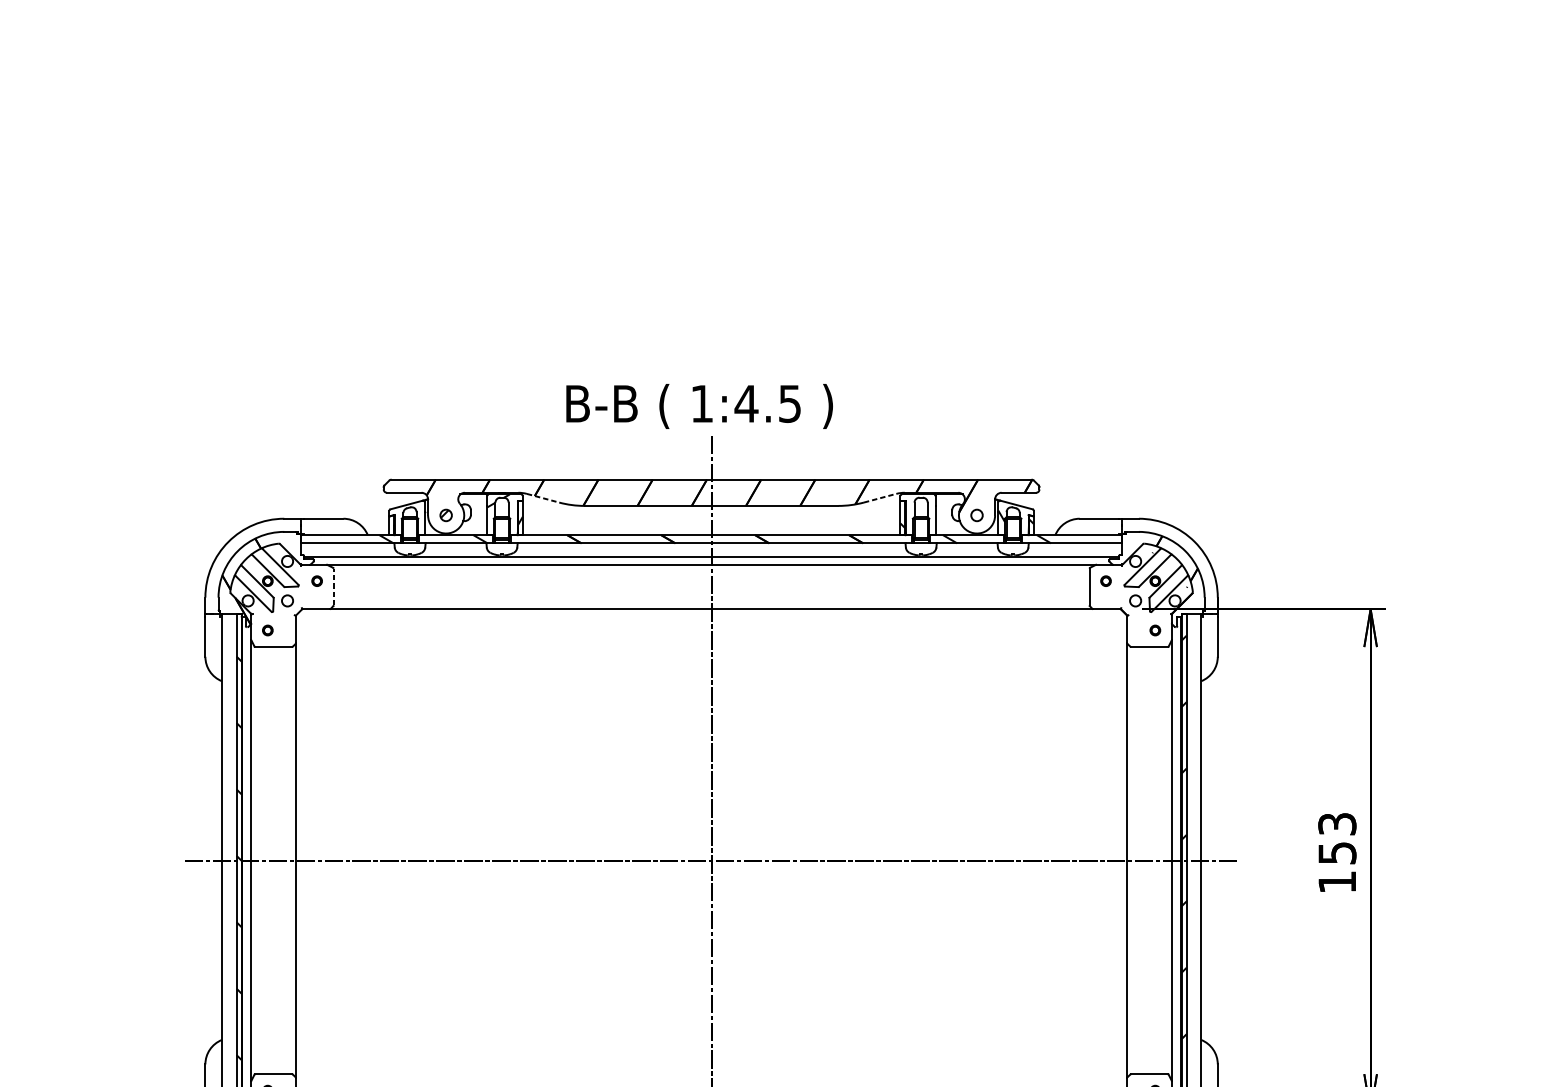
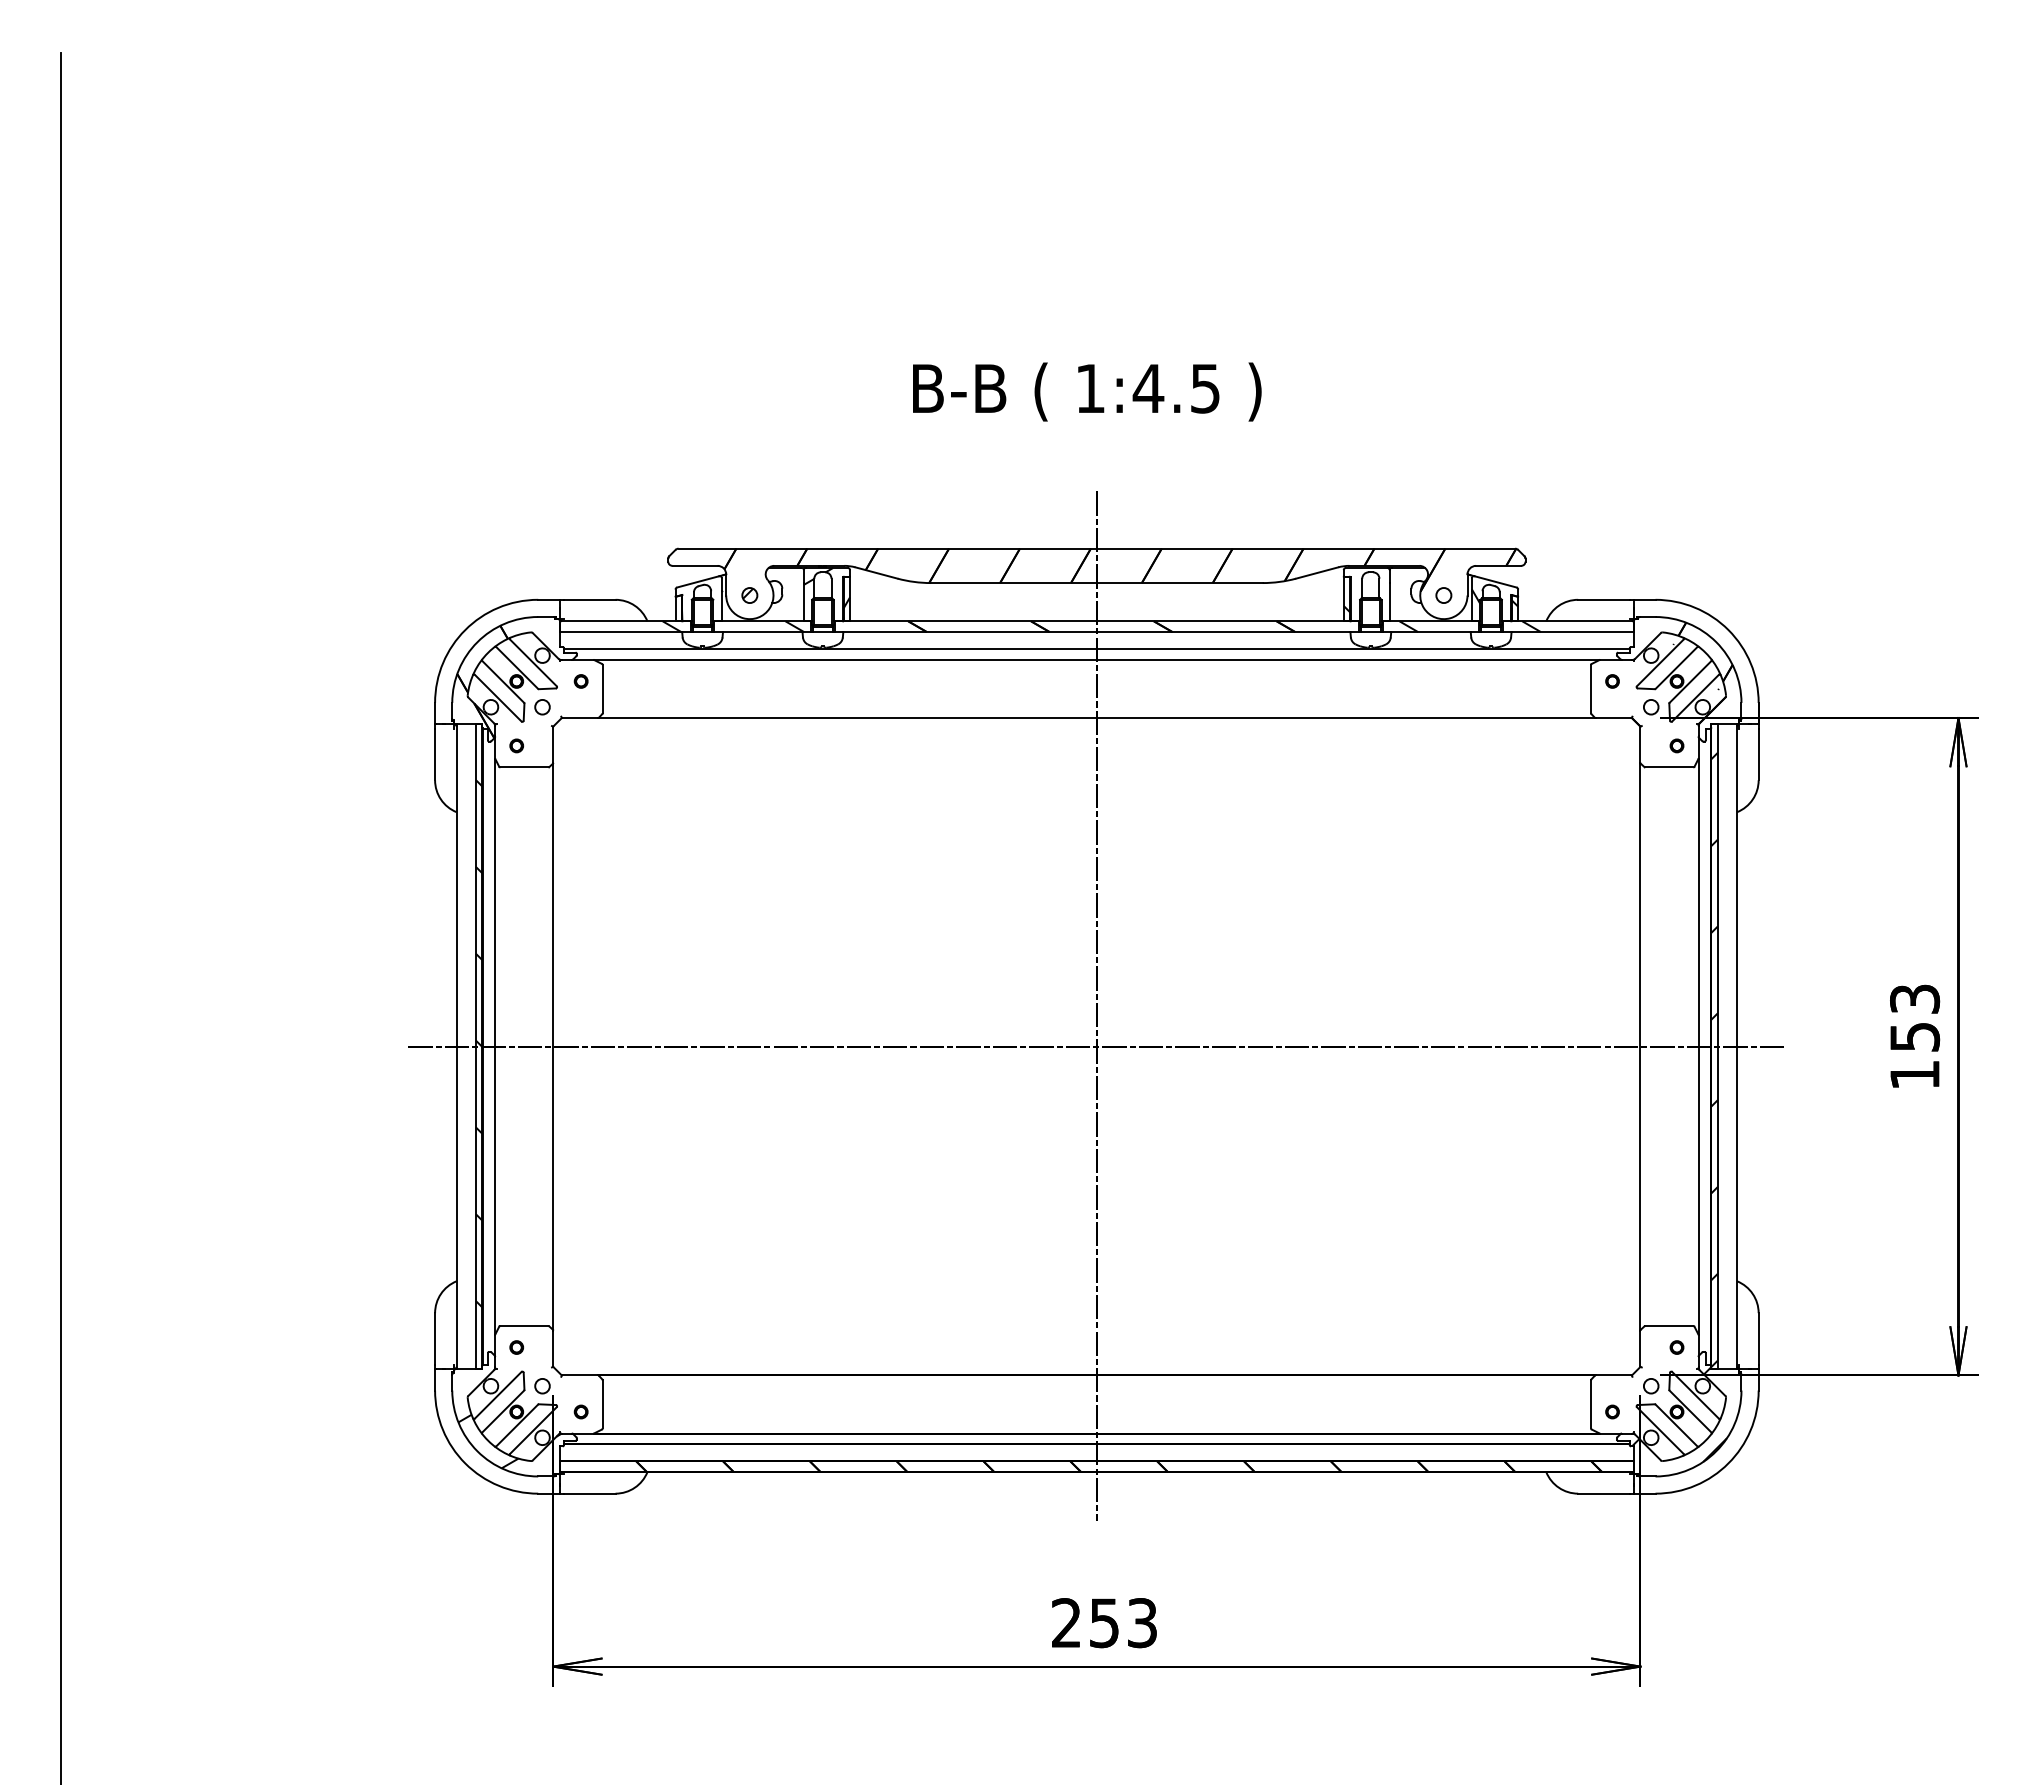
text: (699, 406) -> (1087, 391), moved
line: (543, 498) -> (876, 573), dashed -> solid
line: (880, 498) -> (1317, 573), dashed -> solid
line: (333, 586) -> (602, 688), dashed -> solid

